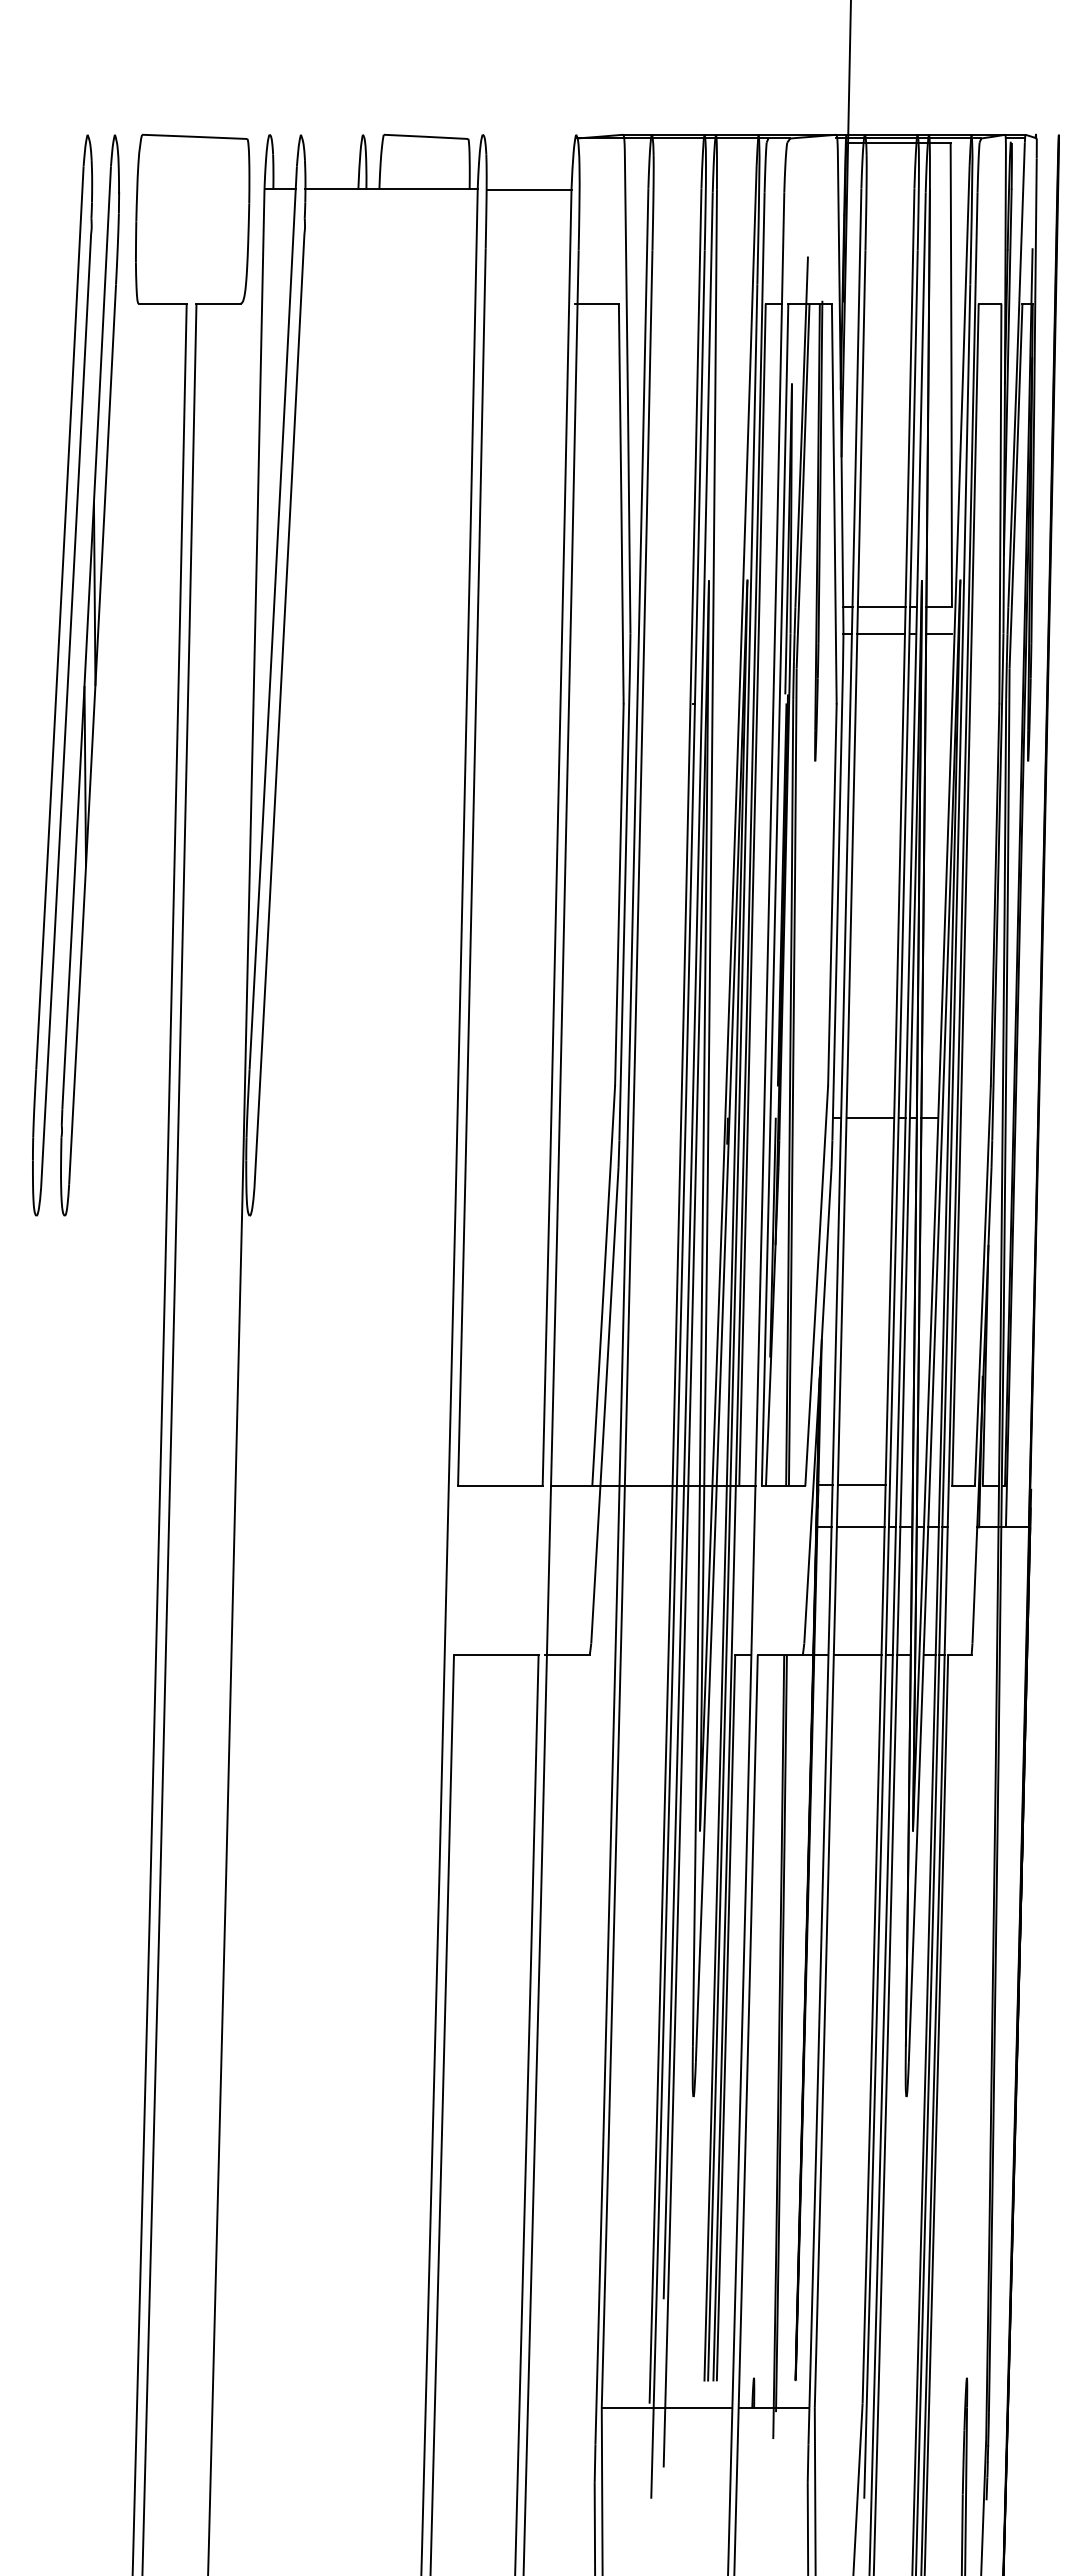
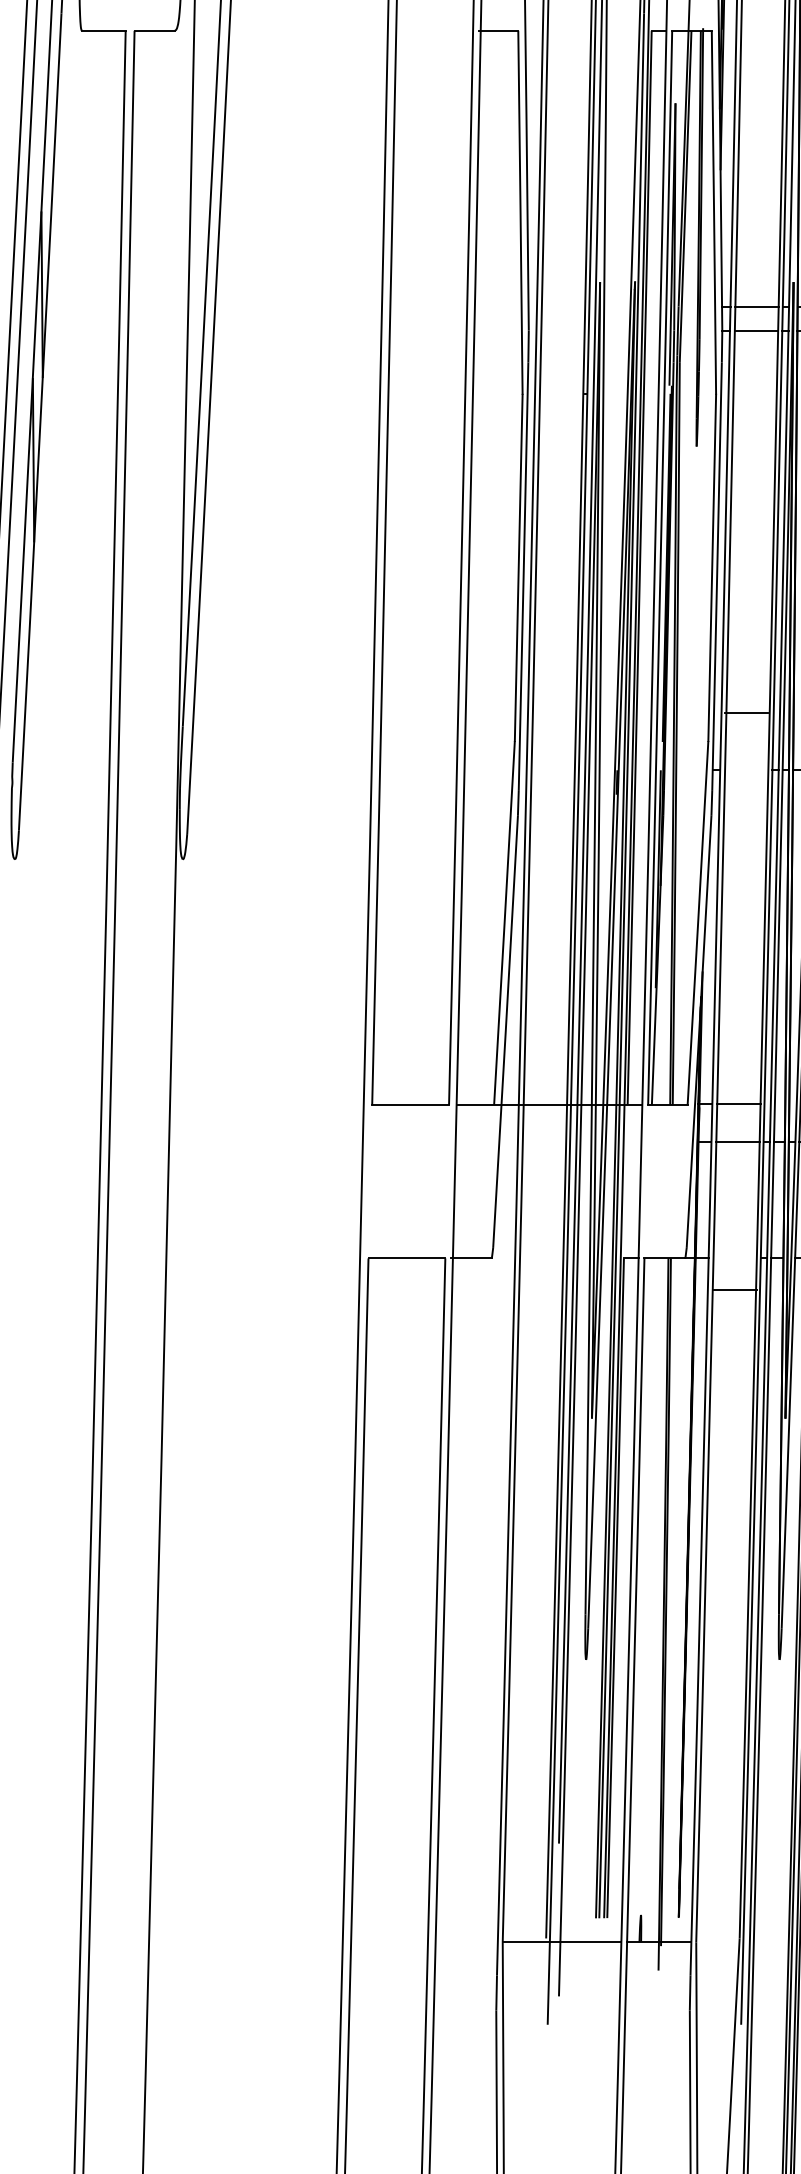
line: (870, 1117) -> (746, 712), moved
line: (857, 1655) -> (735, 1290), moved

